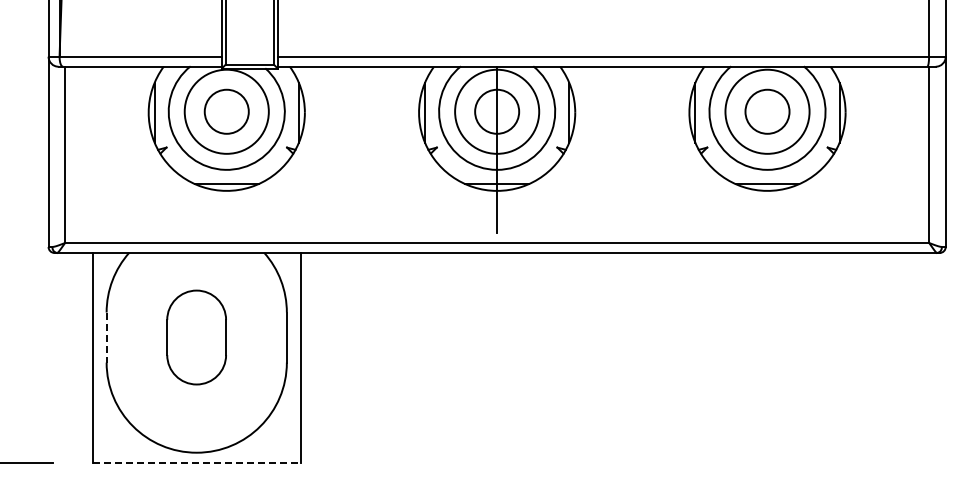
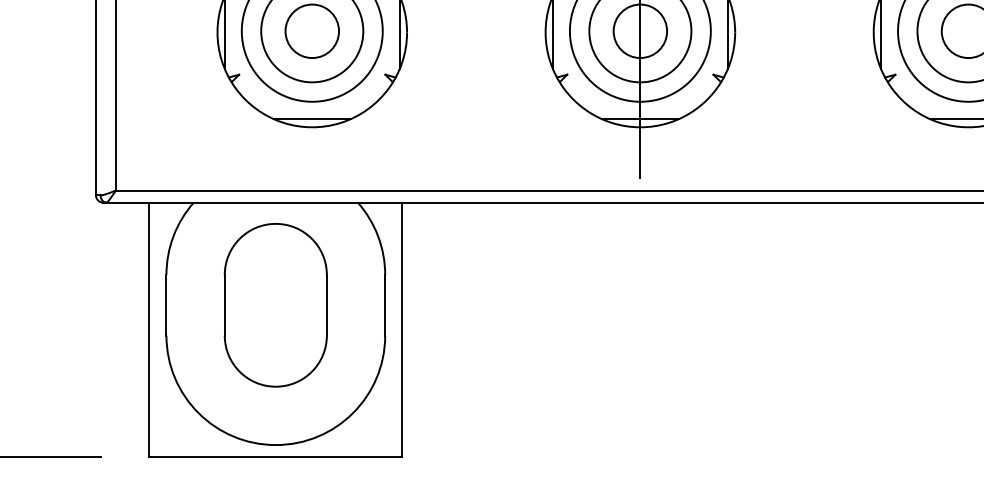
part: (196, 337) -> (275, 305), size x1.43
line: (106, 338) -> (166, 306), dashed -> solid
line: (197, 462) -> (276, 456), dashed -> solid

